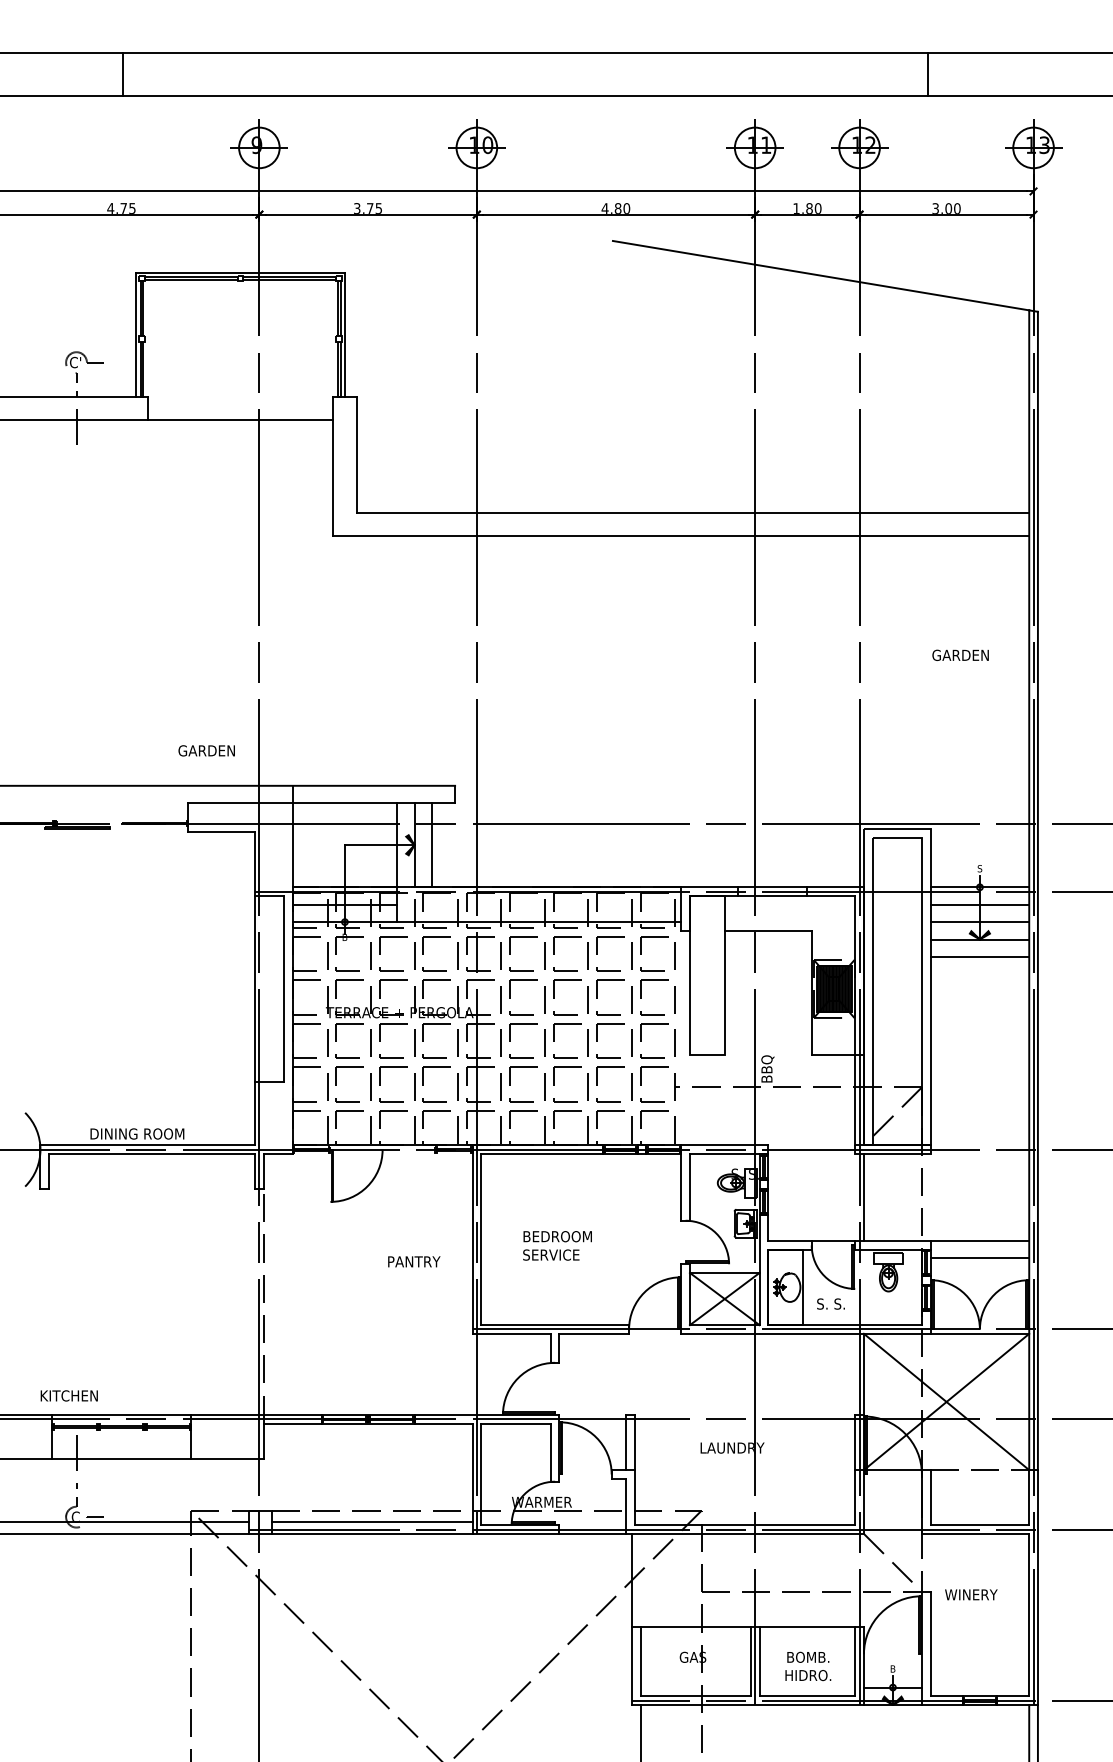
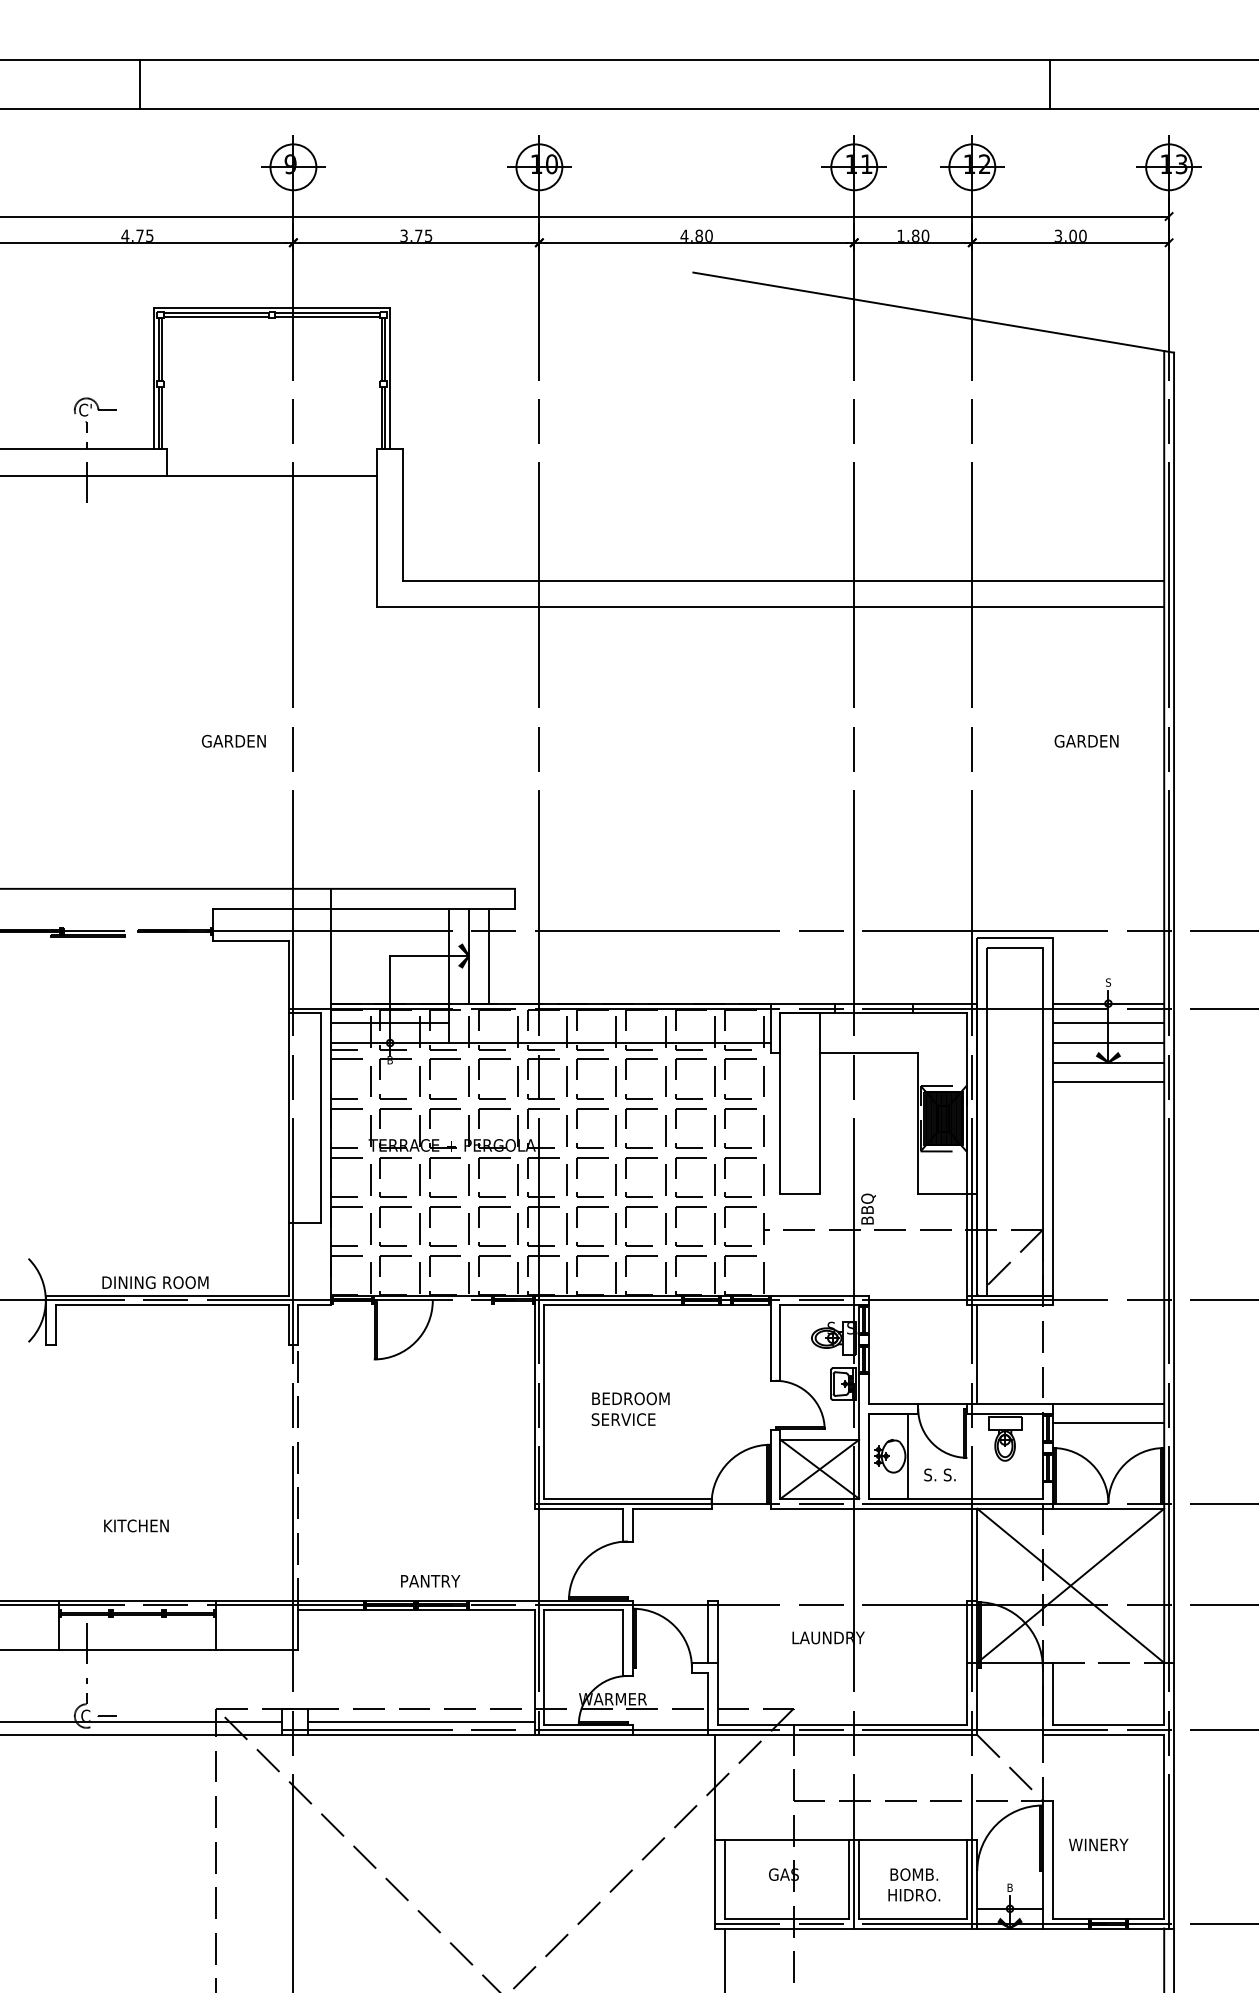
text: (206, 750) -> (233, 740), moved
text: (414, 1262) -> (430, 1581), moved
text: (69, 1395) -> (136, 1525), moved
text: (971, 1594) -> (1098, 1844), moved

